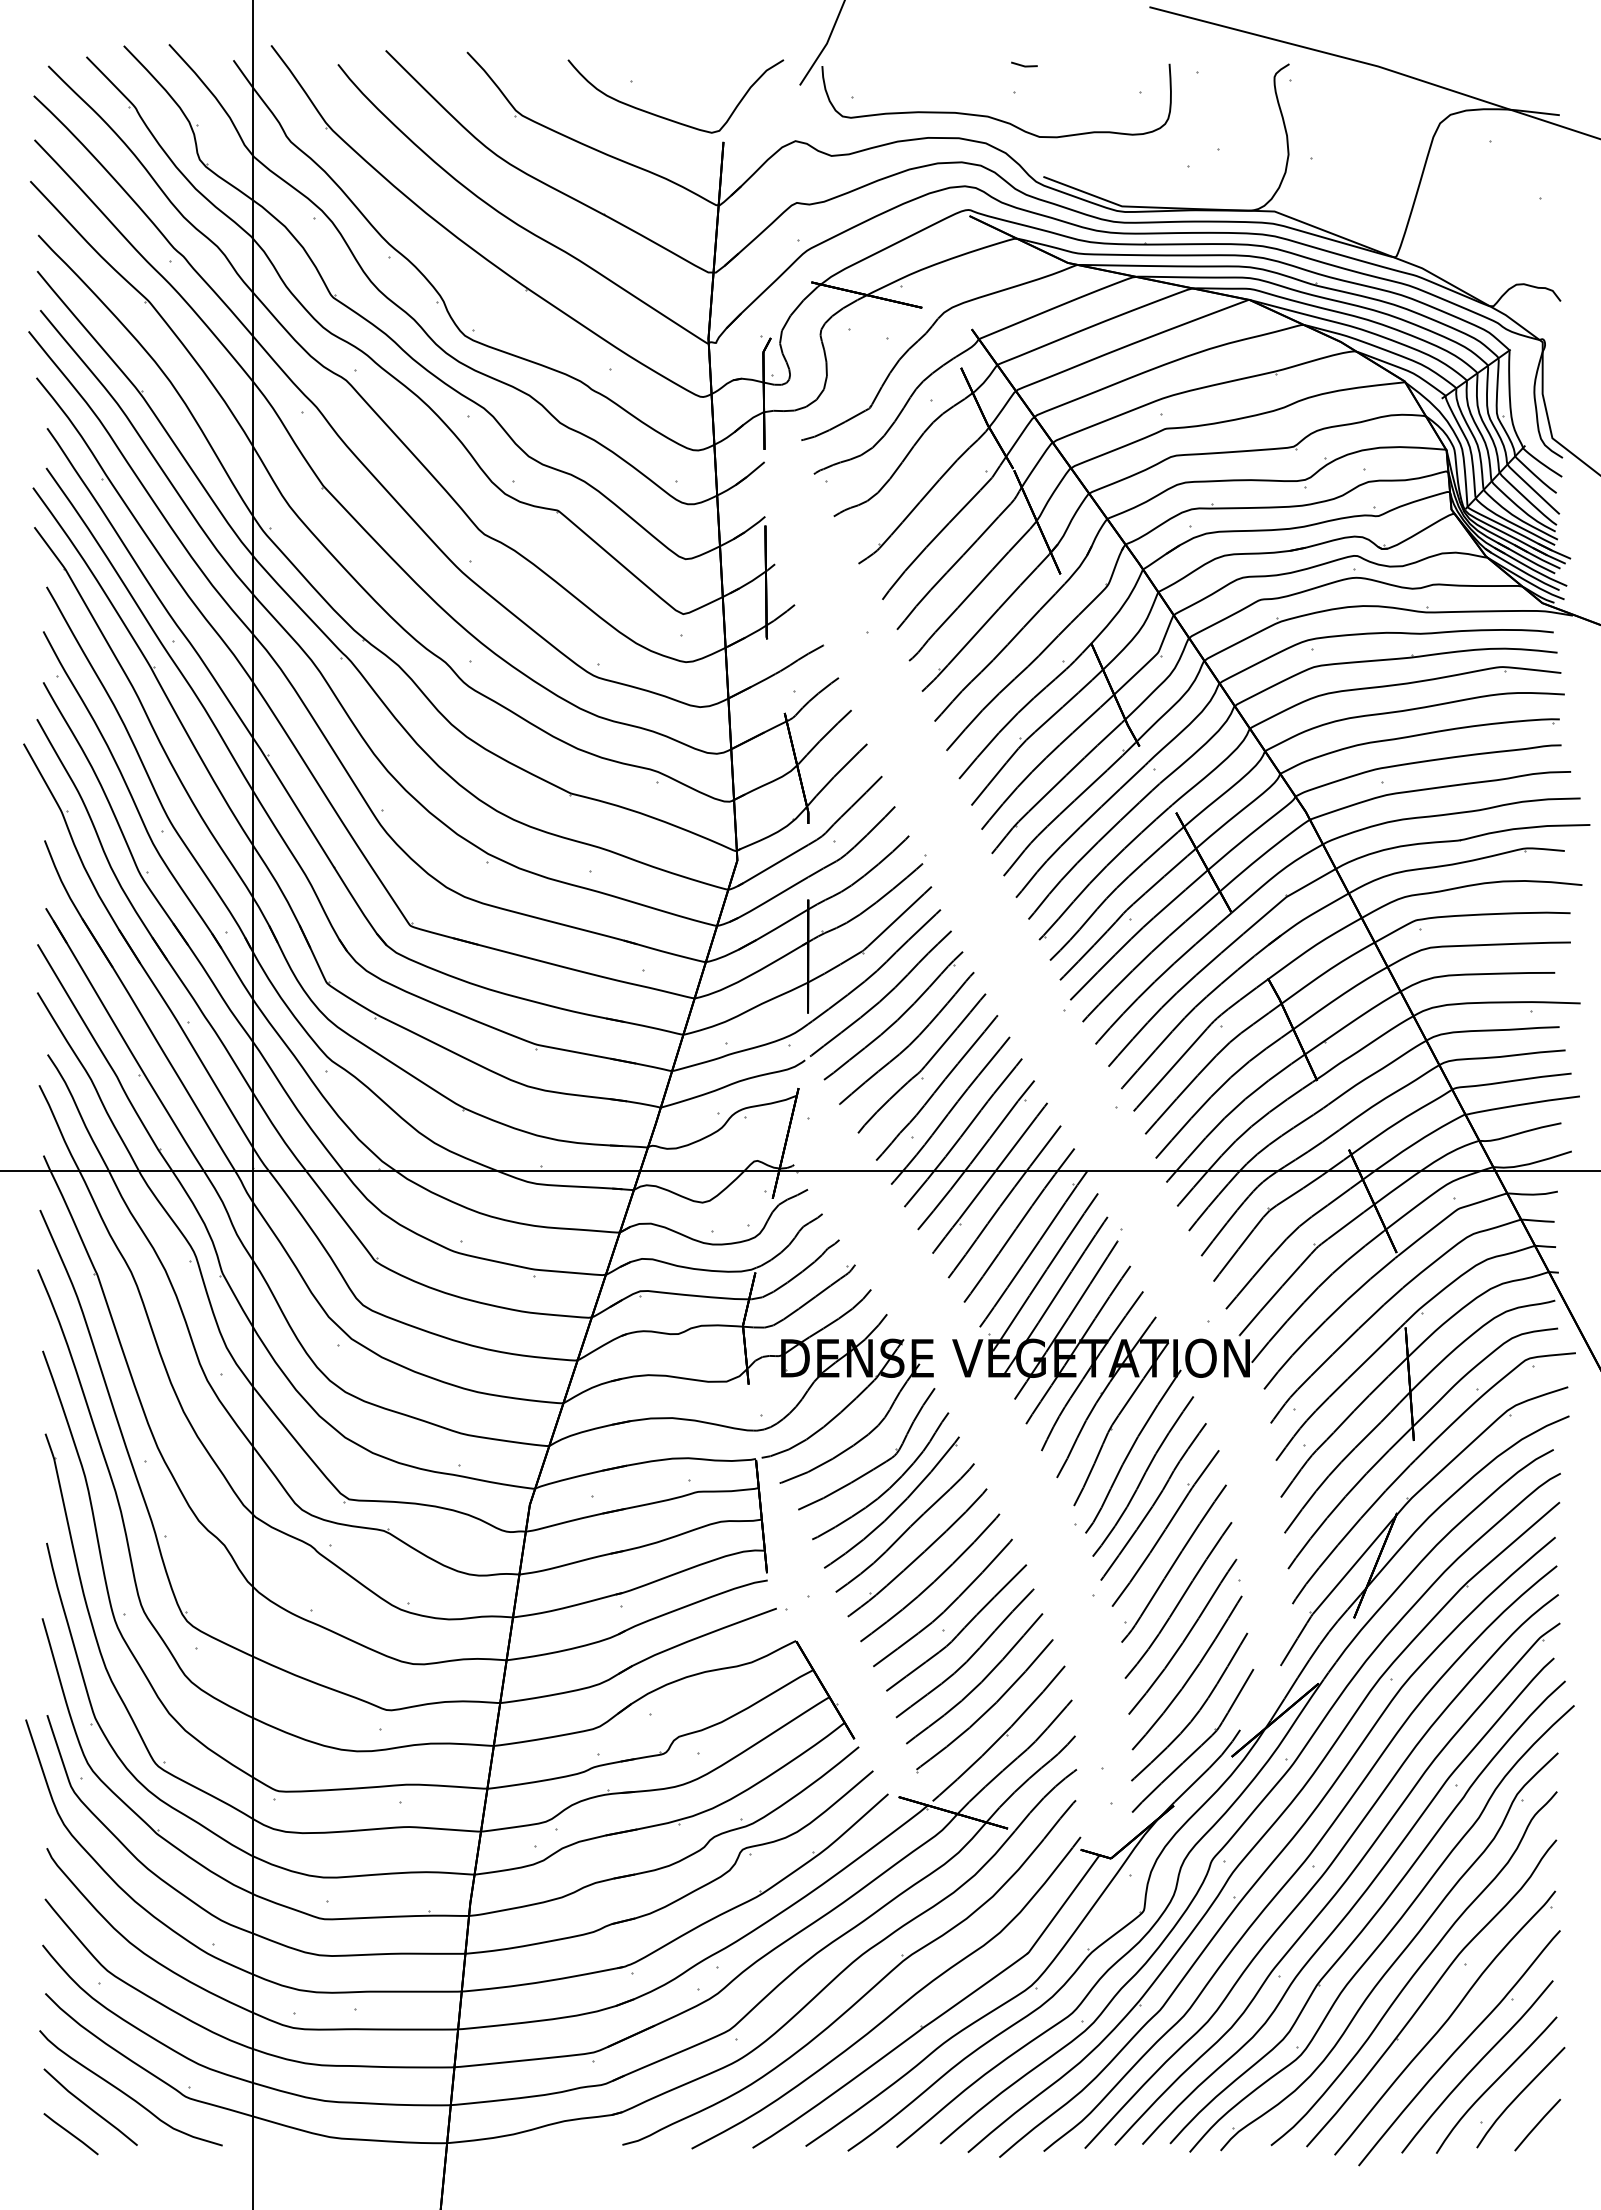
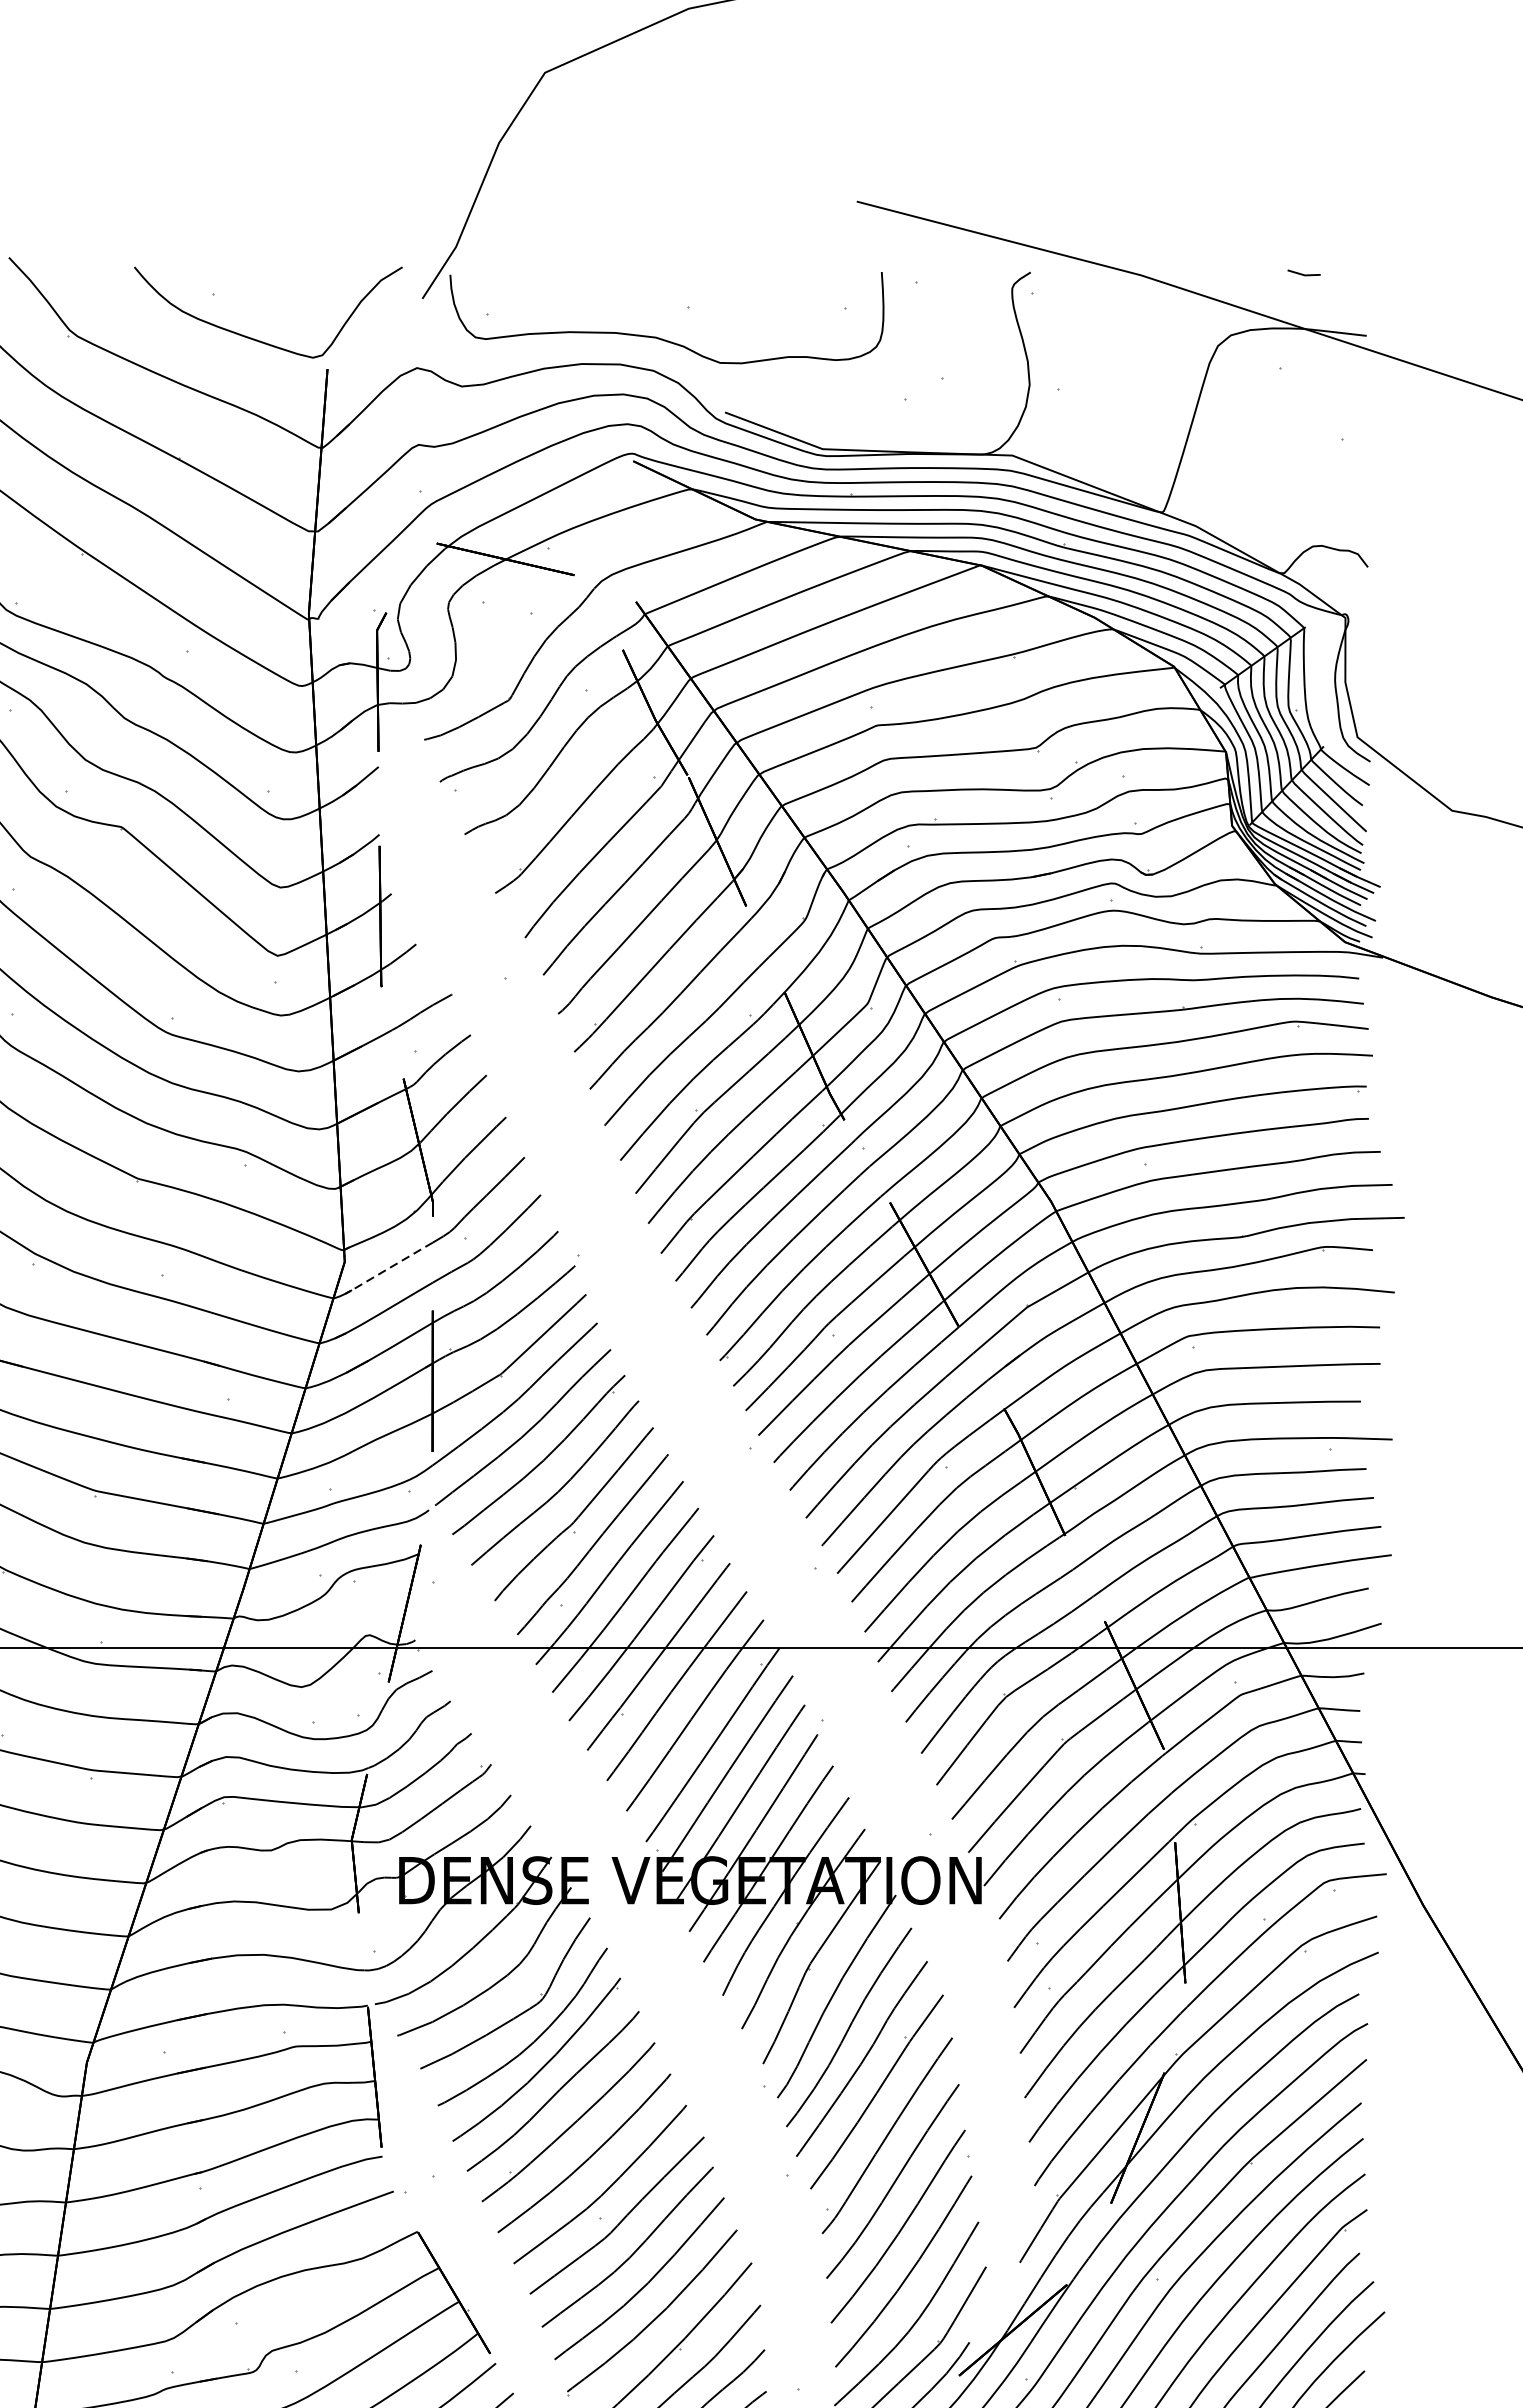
line: (1024, 65) -> (1304, 274), moved
line: (772, 866) -> (388, 1269), solid -> dashed

